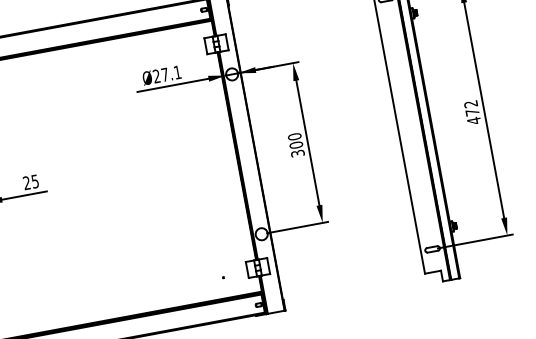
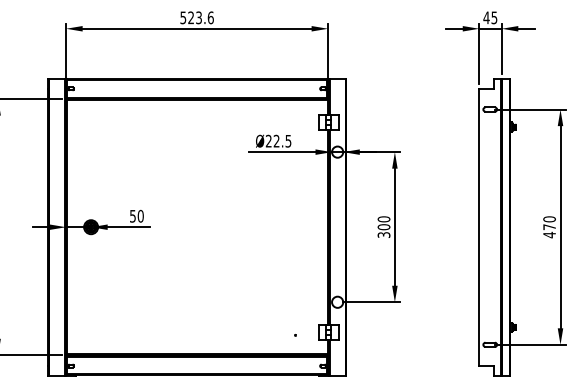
text: (171, 72) -> (282, 140), Ø27.1 -> Ø22.5
text: (470, 104) -> (549, 219), 472 -> 470
text: (30, 181) -> (136, 215), 25 -> 50

